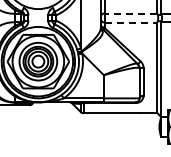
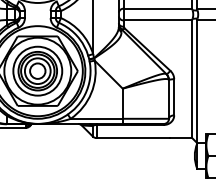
line: (130, 13) -> (157, 8), dashed -> solid
line: (131, 22) -> (158, 20), dashed -> solid

